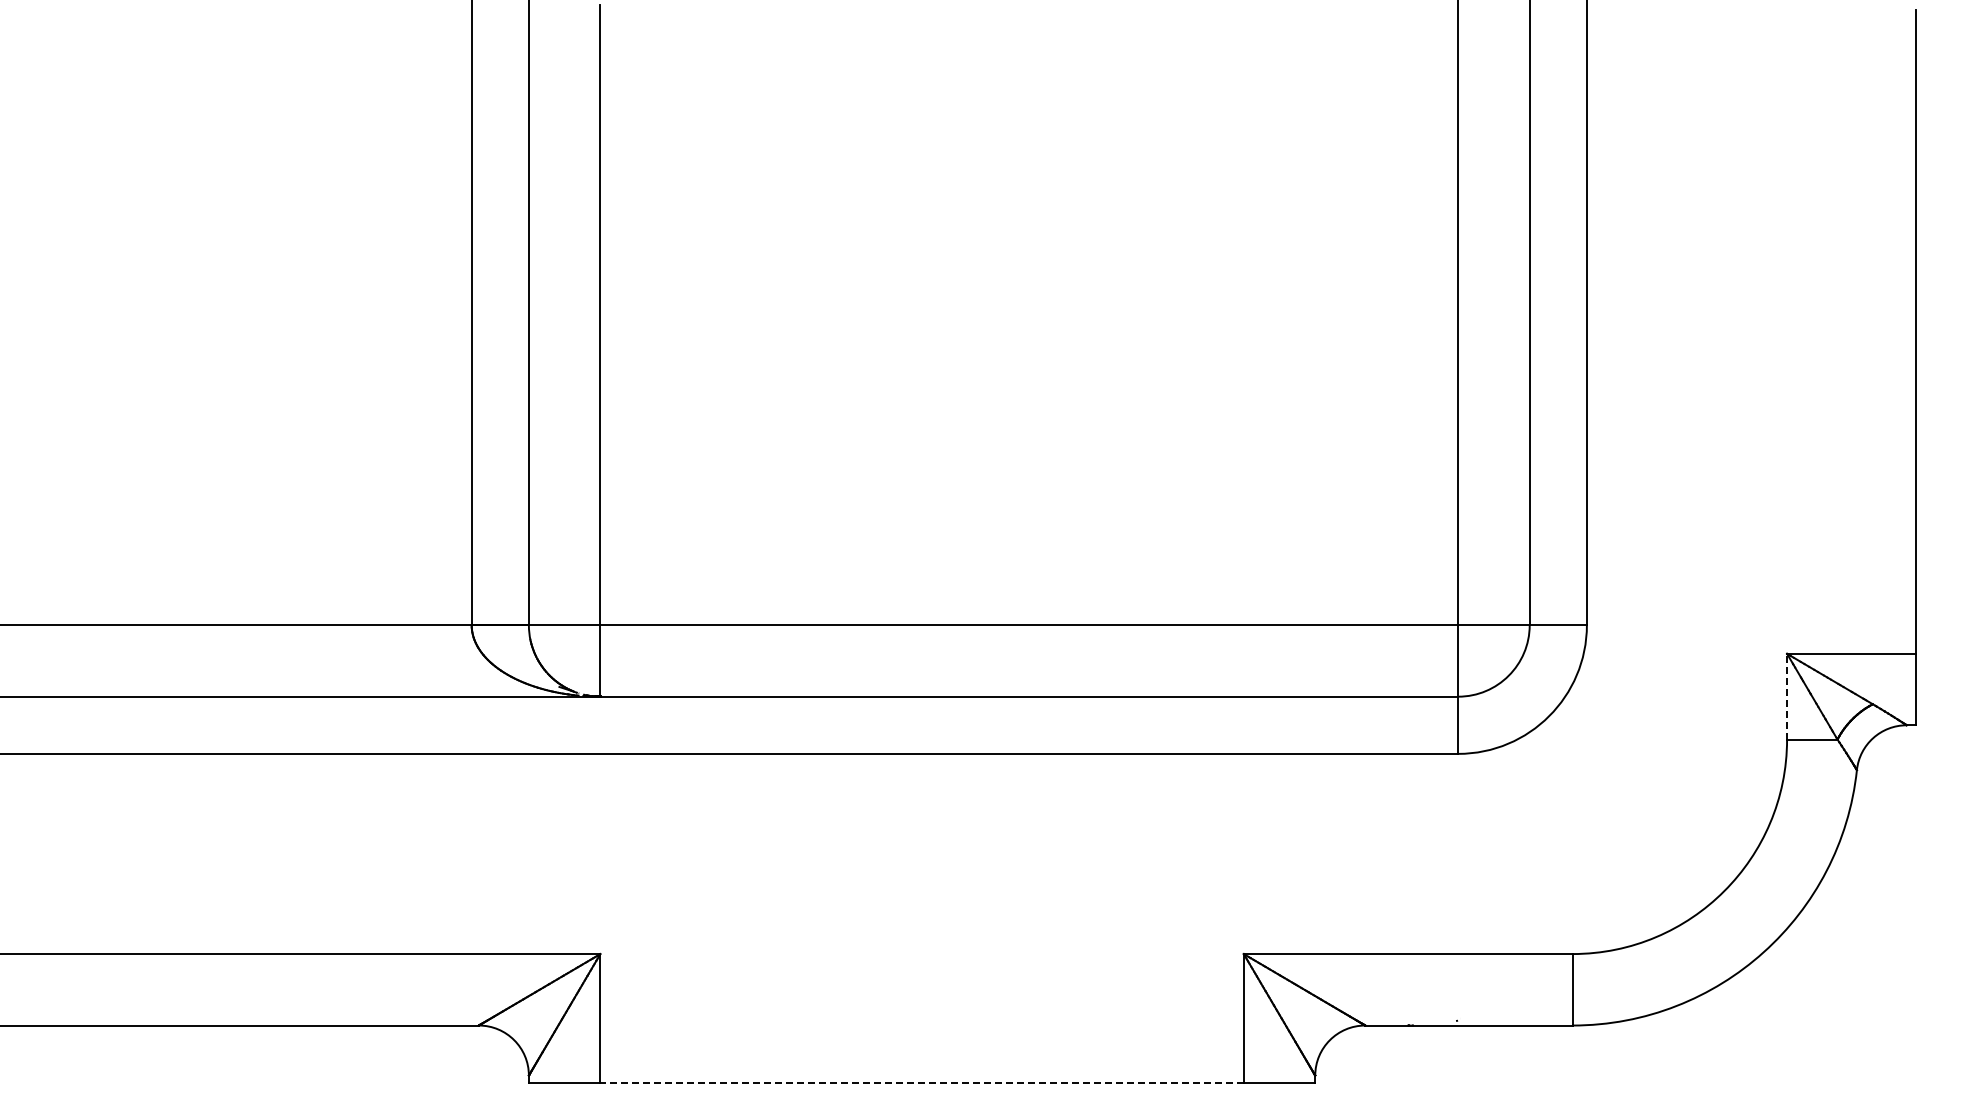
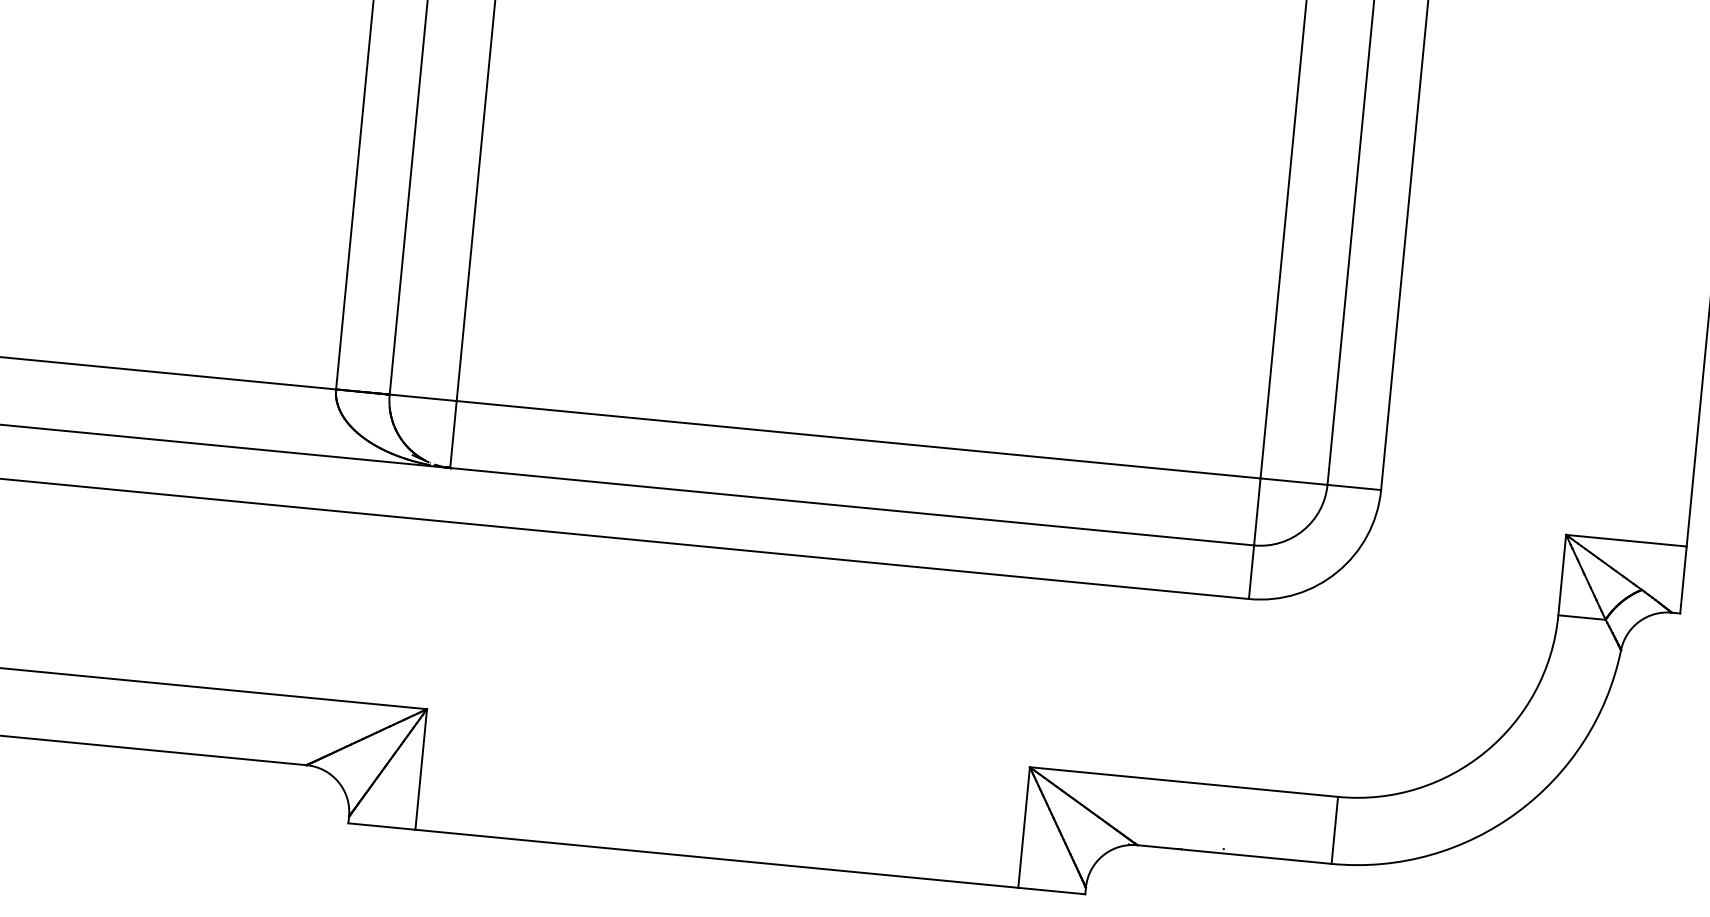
line: (1787, 696) -> (1562, 574), dashed -> solid
line: (922, 1082) -> (717, 858), dashed -> solid

